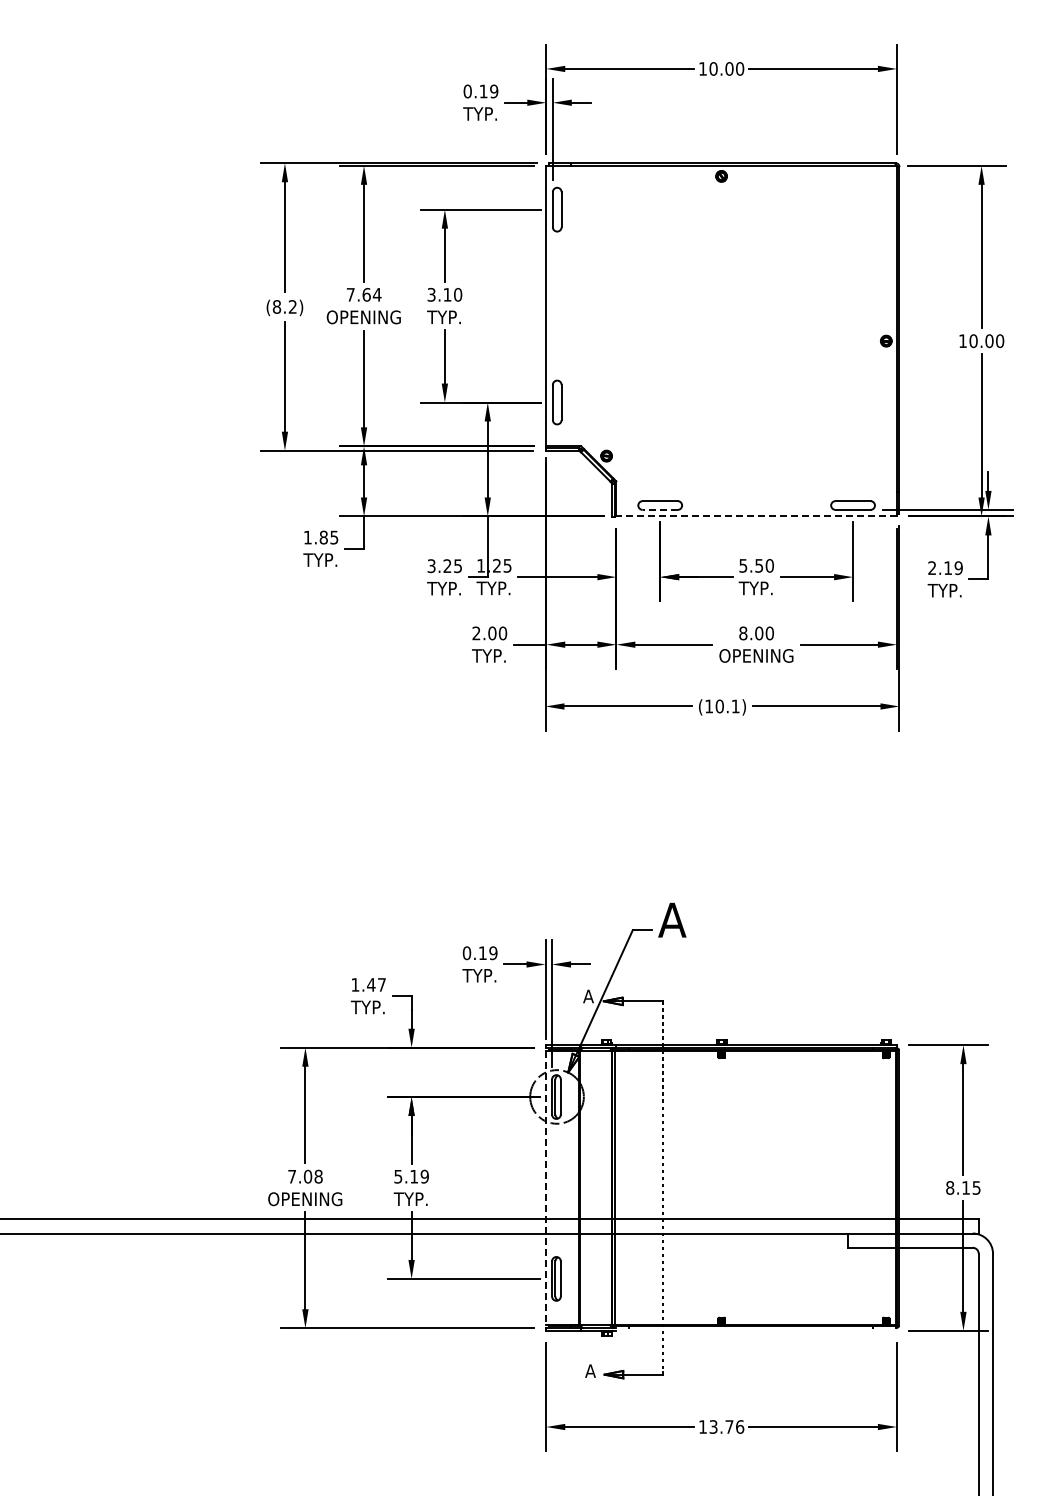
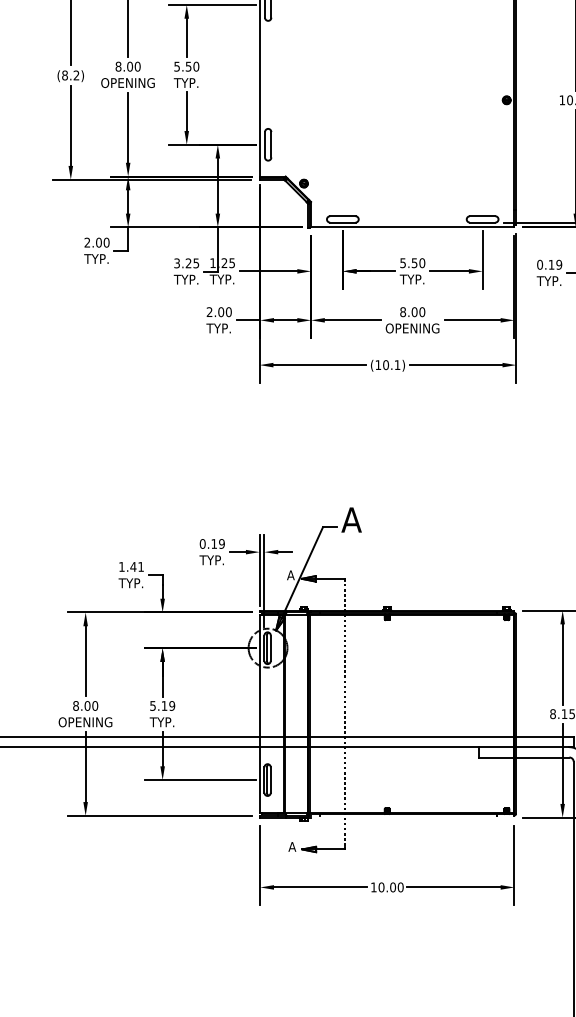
text: (363, 294) -> (127, 66), 7.64 -> 8.00
text: (439, 294) -> (182, 66), 3.10 -> 5.50
line: (660, 509) -> (343, 222), dashed -> solid
line: (756, 516) -> (412, 227), dashed -> solid
text: (320, 537) -> (96, 242), 1.85 -> 2.00
text: (932, 568) -> (540, 265), 2.19 -> 0.19
text: (381, 984) -> (140, 566), 1.47 -> 1.41
text: (305, 1176) -> (85, 705), 7.08 -> 8.00
line: (545, 1187) -> (259, 713), dashed -> solid
text: (726, 1426) -> (390, 887), 13.76 -> 10.00

